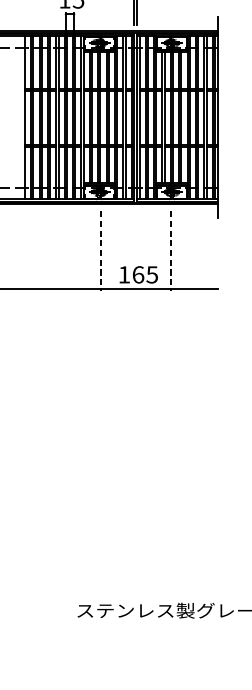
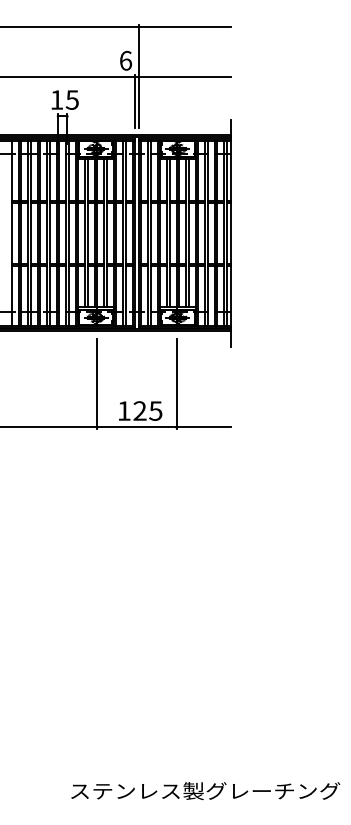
line: (100, 251) -> (97, 384), dashed -> solid
line: (170, 251) -> (176, 384), dashed -> solid
text: (137, 274) -> (139, 410), 165 -> 125

